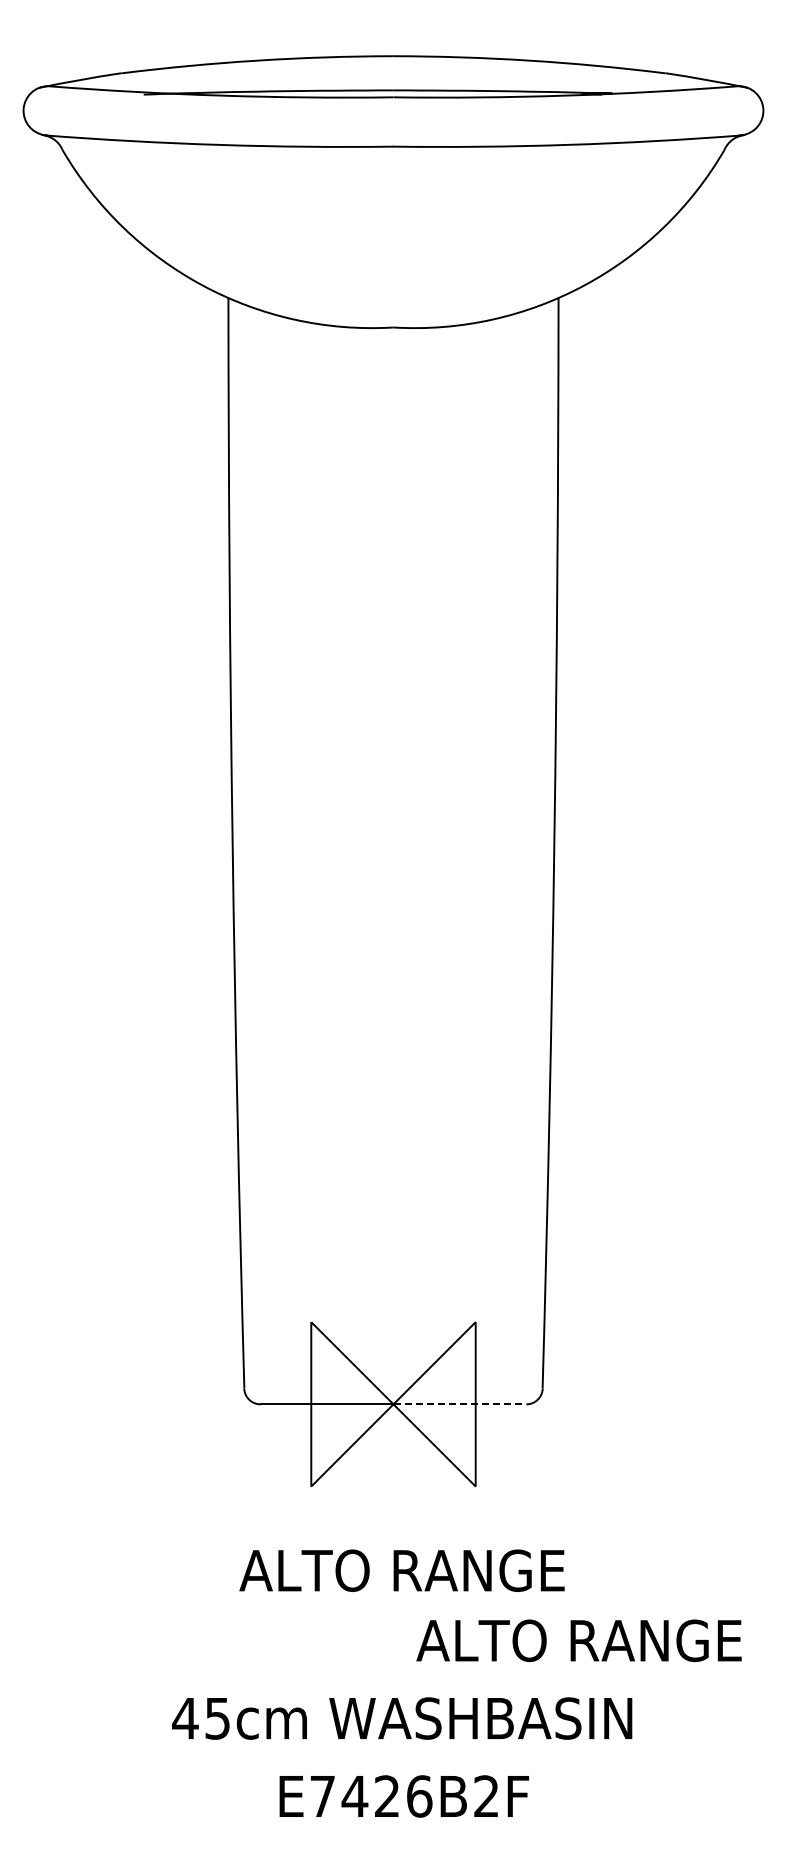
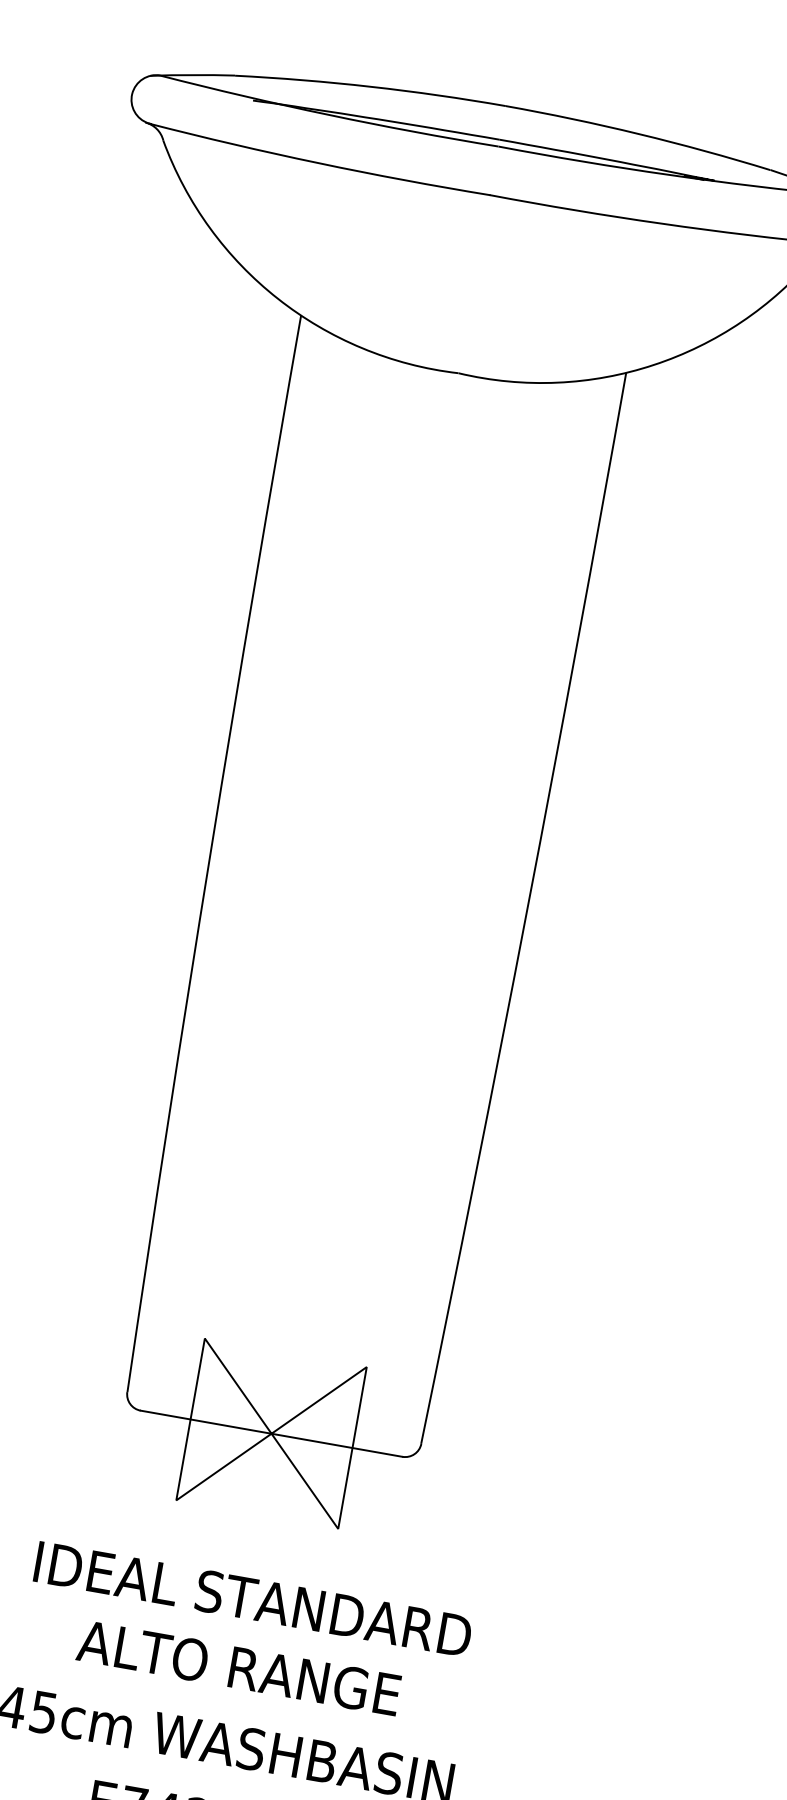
line: (460, 1404) -> (337, 1445), dashed -> solid
text: (403, 1570) -> (252, 1599), ALTO RANGE -> IDEAL STANDARD
text: (578, 1640) -> (238, 1667), moved

